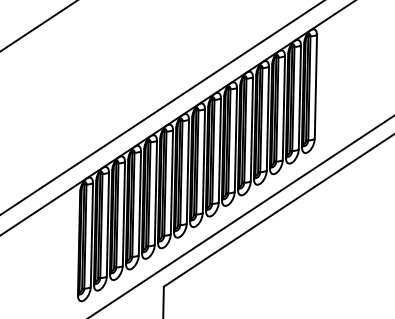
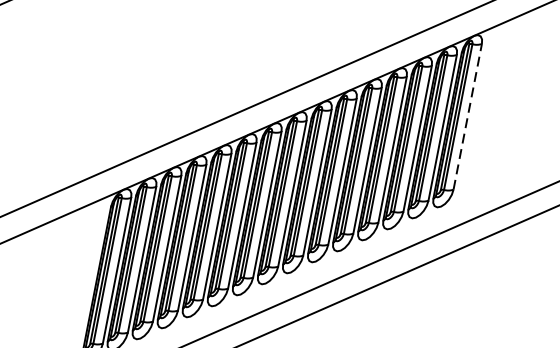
line: (315, 86) -> (467, 116), solid -> dashed

